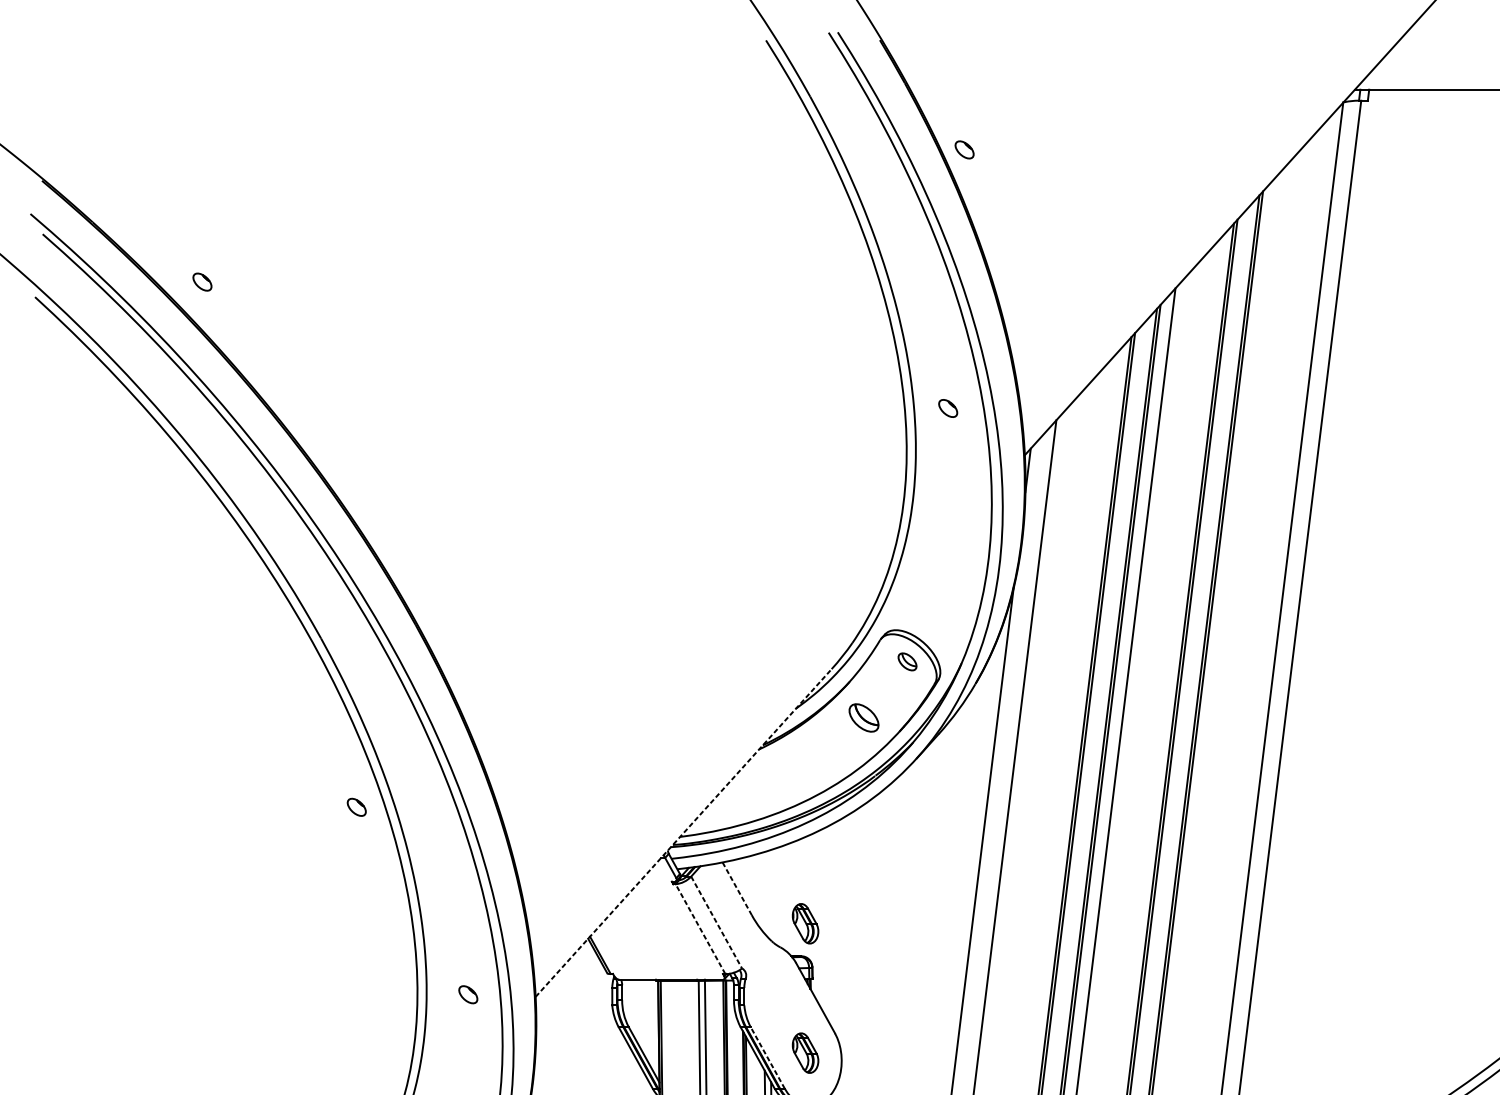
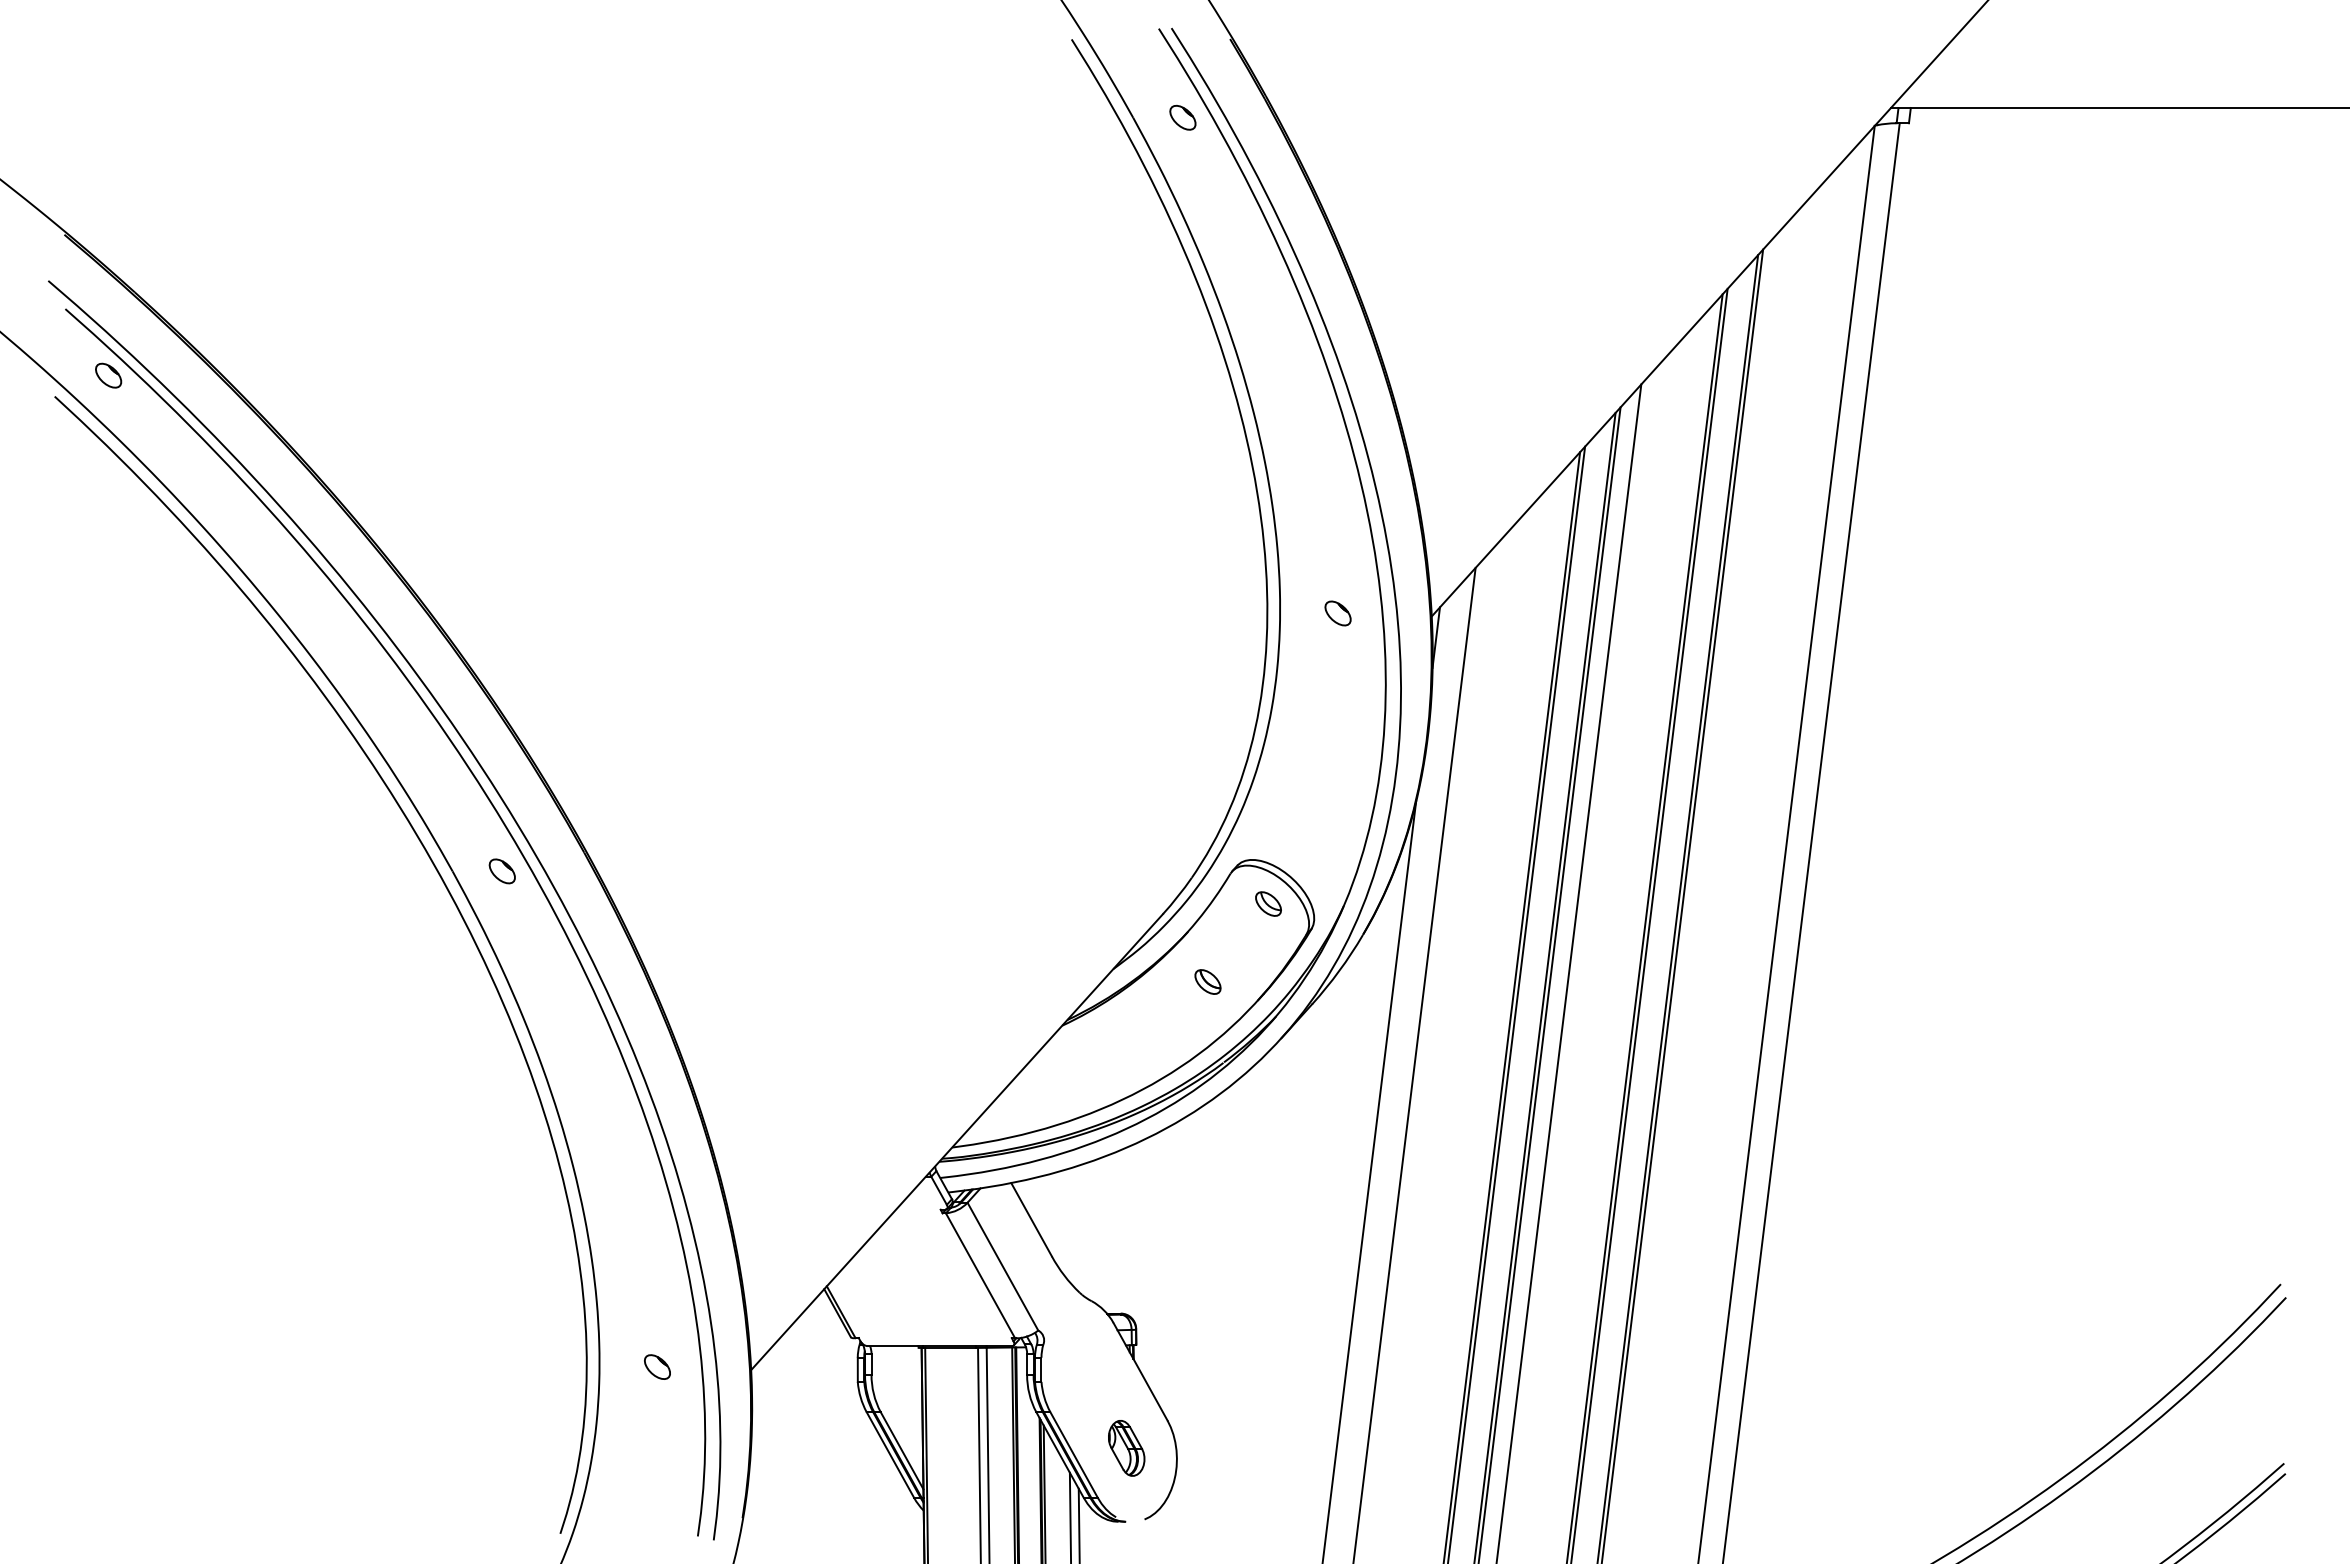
part: (964, 149) -> (1182, 117), moved
part: (202, 281) -> (108, 375), moved
part: (947, 408) -> (1337, 613), moved
part: (863, 717) -> (1207, 981), size x0.62
part: (356, 807) -> (501, 871), moved
line: (683, 832) -> (957, 1141), dashed -> solid
line: (737, 888) -> (1031, 1219), dashed -> solid
line: (717, 923) -> (1003, 1267), dashed -> solid
part: (805, 923) -> (1126, 1268), removed
line: (700, 928) -> (980, 1275), dashed -> solid
line: (768, 1057) -> (1074, 1454), dashed -> solid

